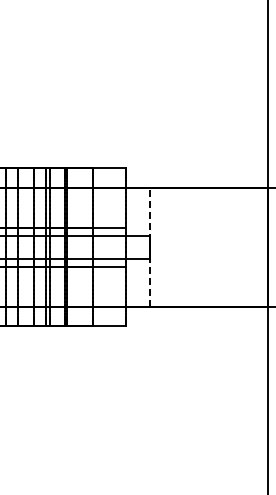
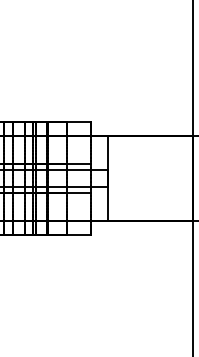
line: (149, 247) -> (107, 178), dashed -> solid

